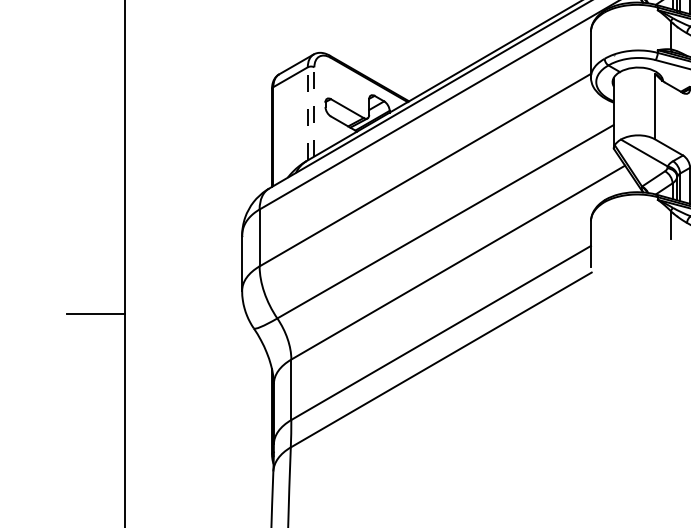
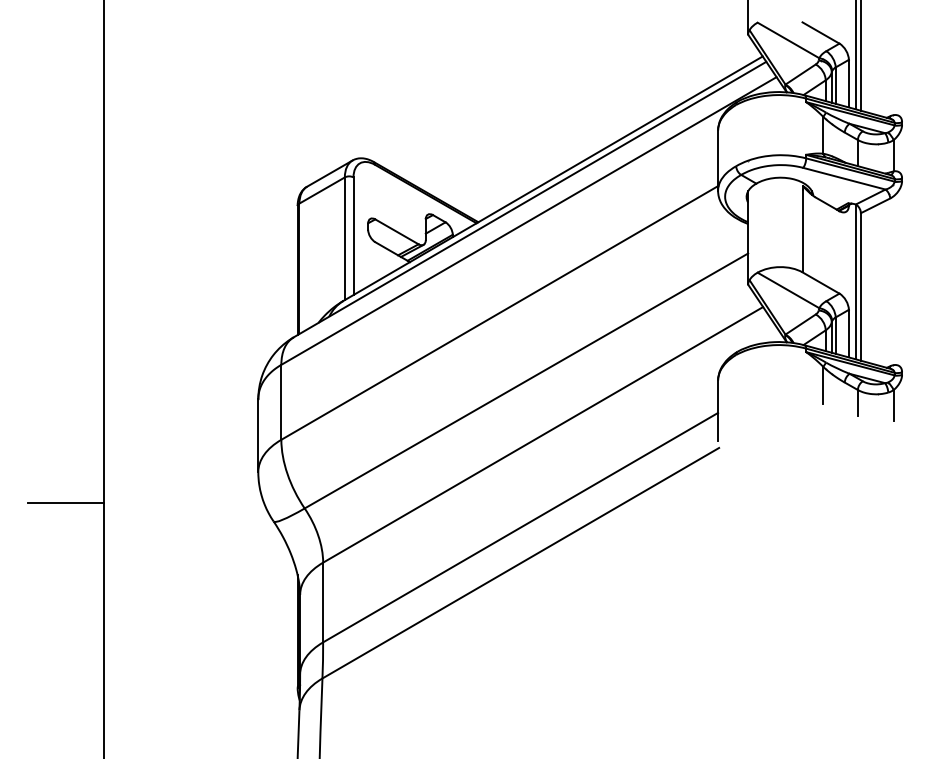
line: (314, 112) -> (353, 236), dashed -> solid
line: (307, 113) -> (344, 238), dashed -> solid

